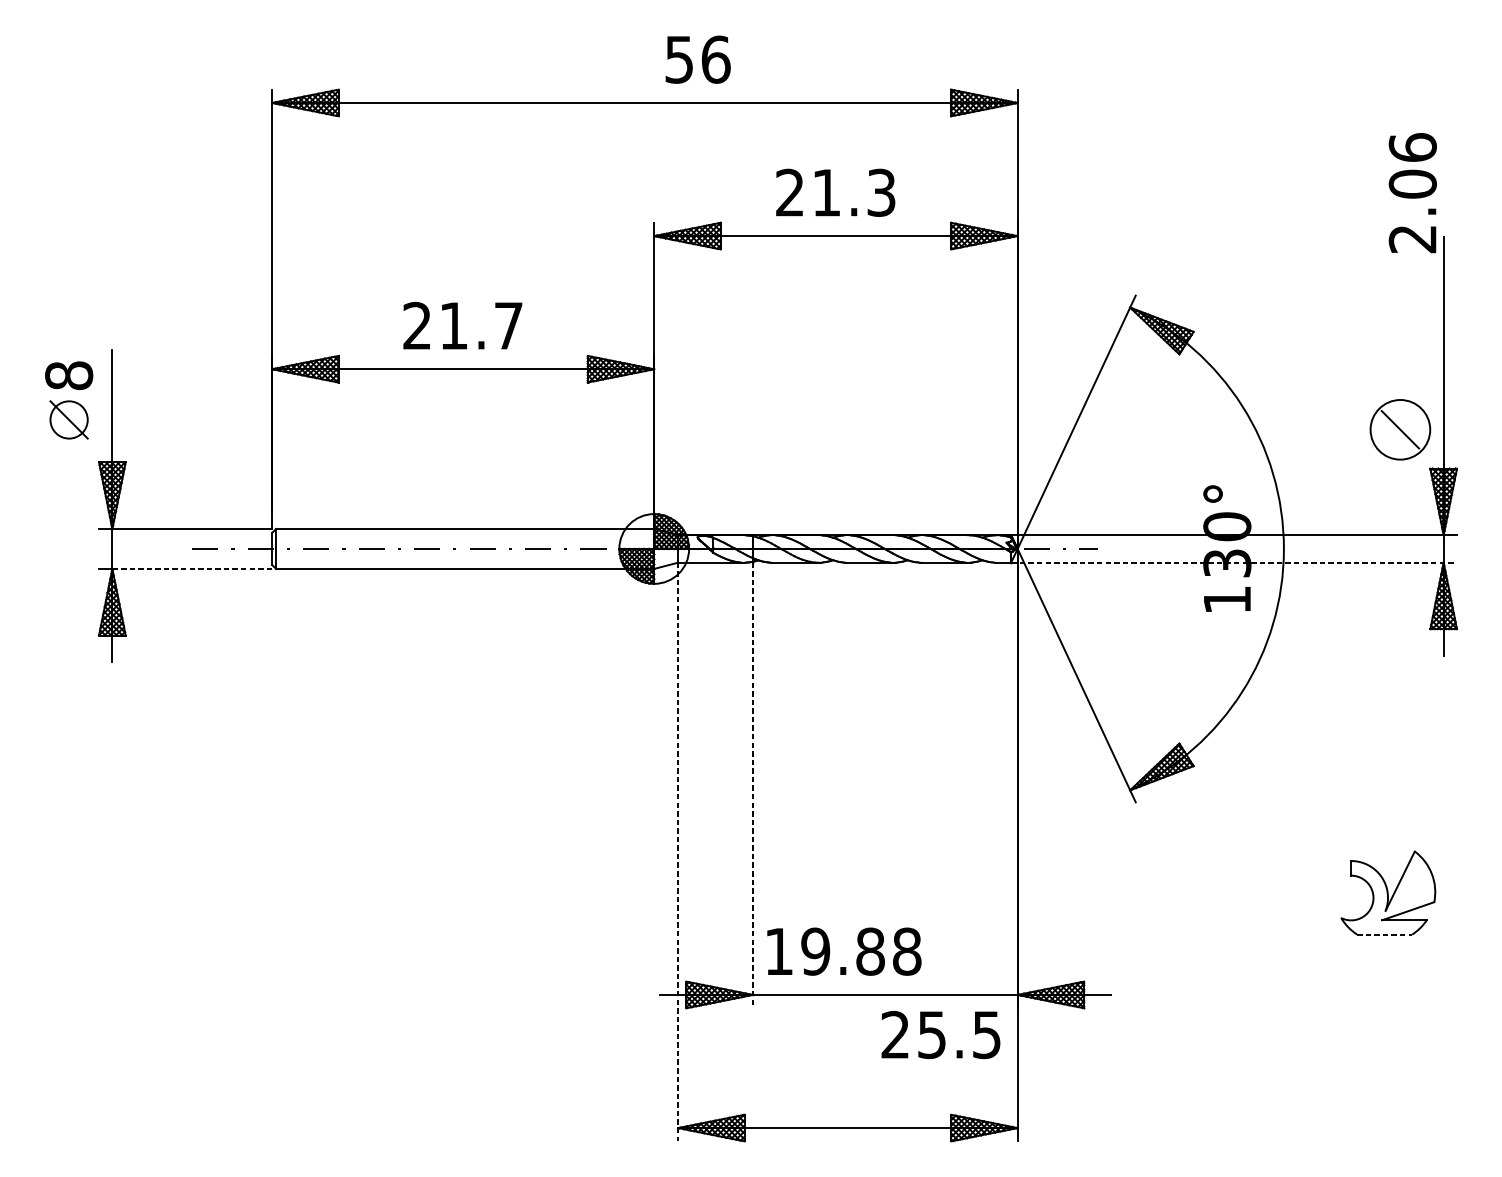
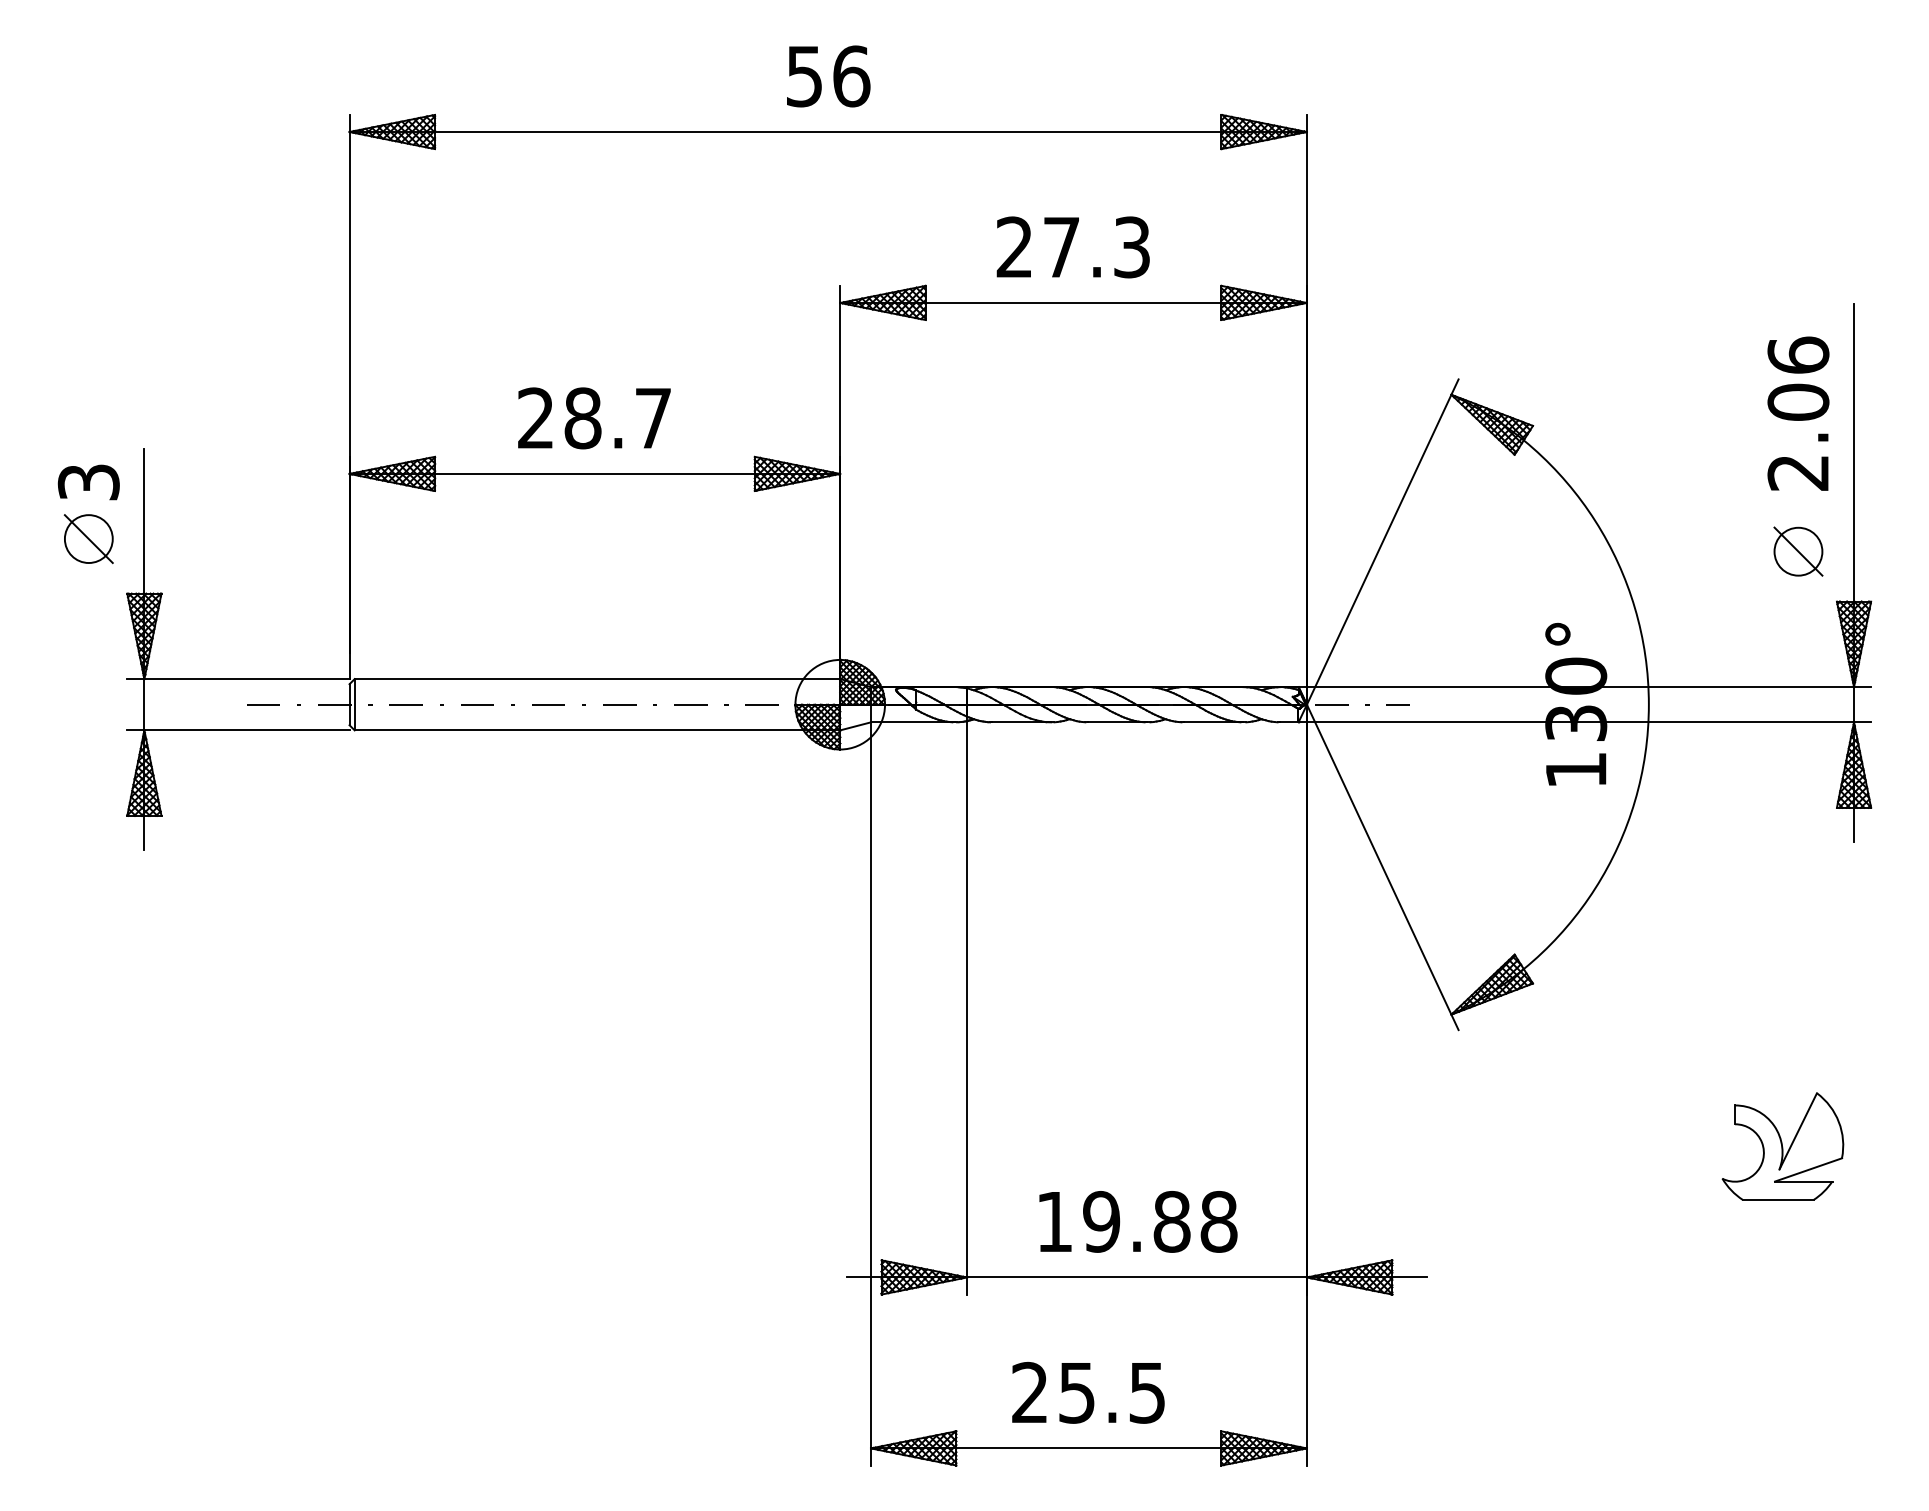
text: (698, 59) -> (828, 76), moved
text: (826, 192) -> (1061, 247), 21.3 -> 27.3
text: (1412, 192) -> (1798, 413), moved
text: (453, 326) -> (582, 418), 21.7 -> 28.7
text: (68, 375) -> (88, 481), 8 -> 3
circle: (1400, 429) -> (1798, 551), size x0.62
line: (1234, 562) -> (1585, 722), dashed -> solid
line: (191, 569) -> (246, 730), dashed -> solid
line: (753, 785) -> (967, 1008), dashed -> solid
line: (678, 851) -> (871, 1093), dashed -> solid
line: (1384, 935) -> (1778, 1200), dashed -> solid
text: (844, 951) -> (1138, 1221), moved
text: (941, 1034) -> (1088, 1392), moved

